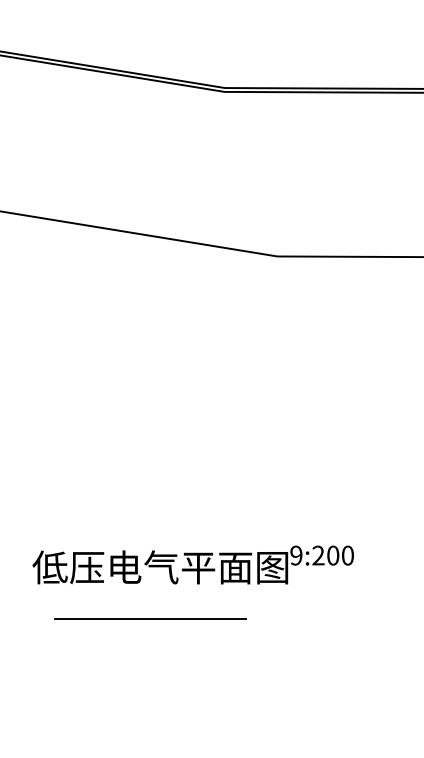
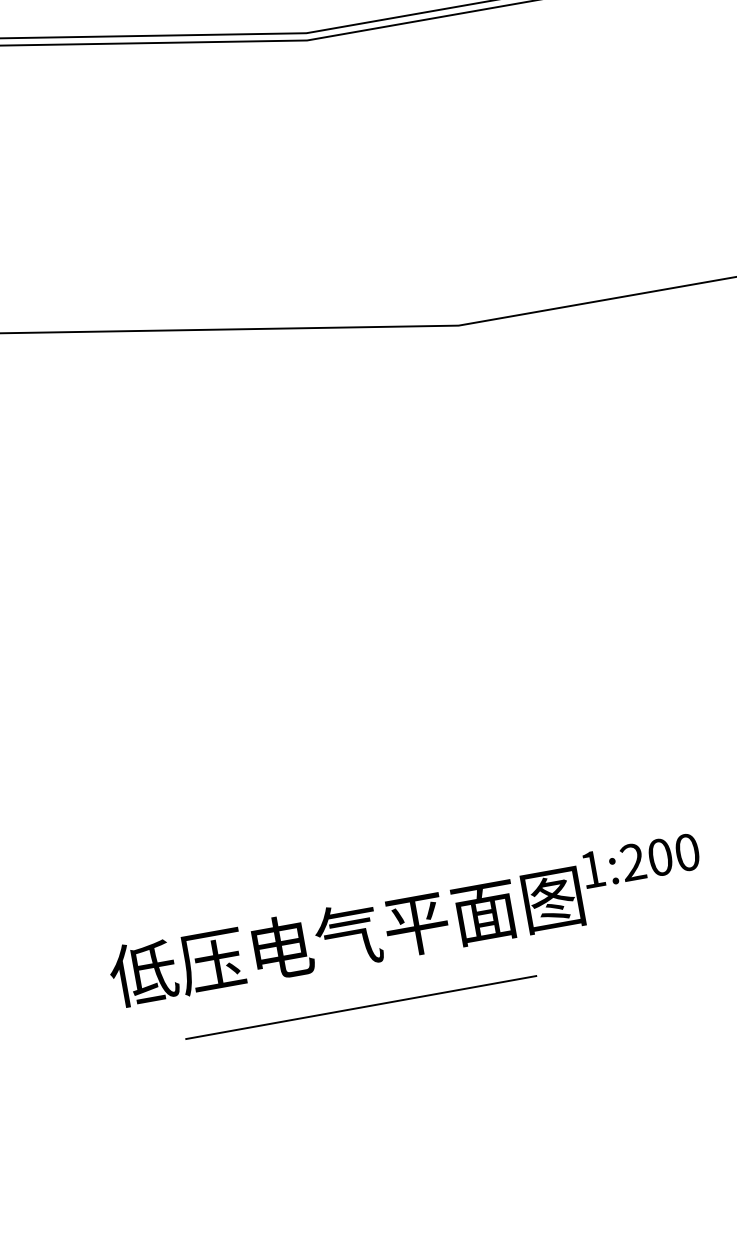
text: (296, 555) -> (592, 869), 9:200 -> 1:200
line: (150, 618) -> (361, 1005), moved

